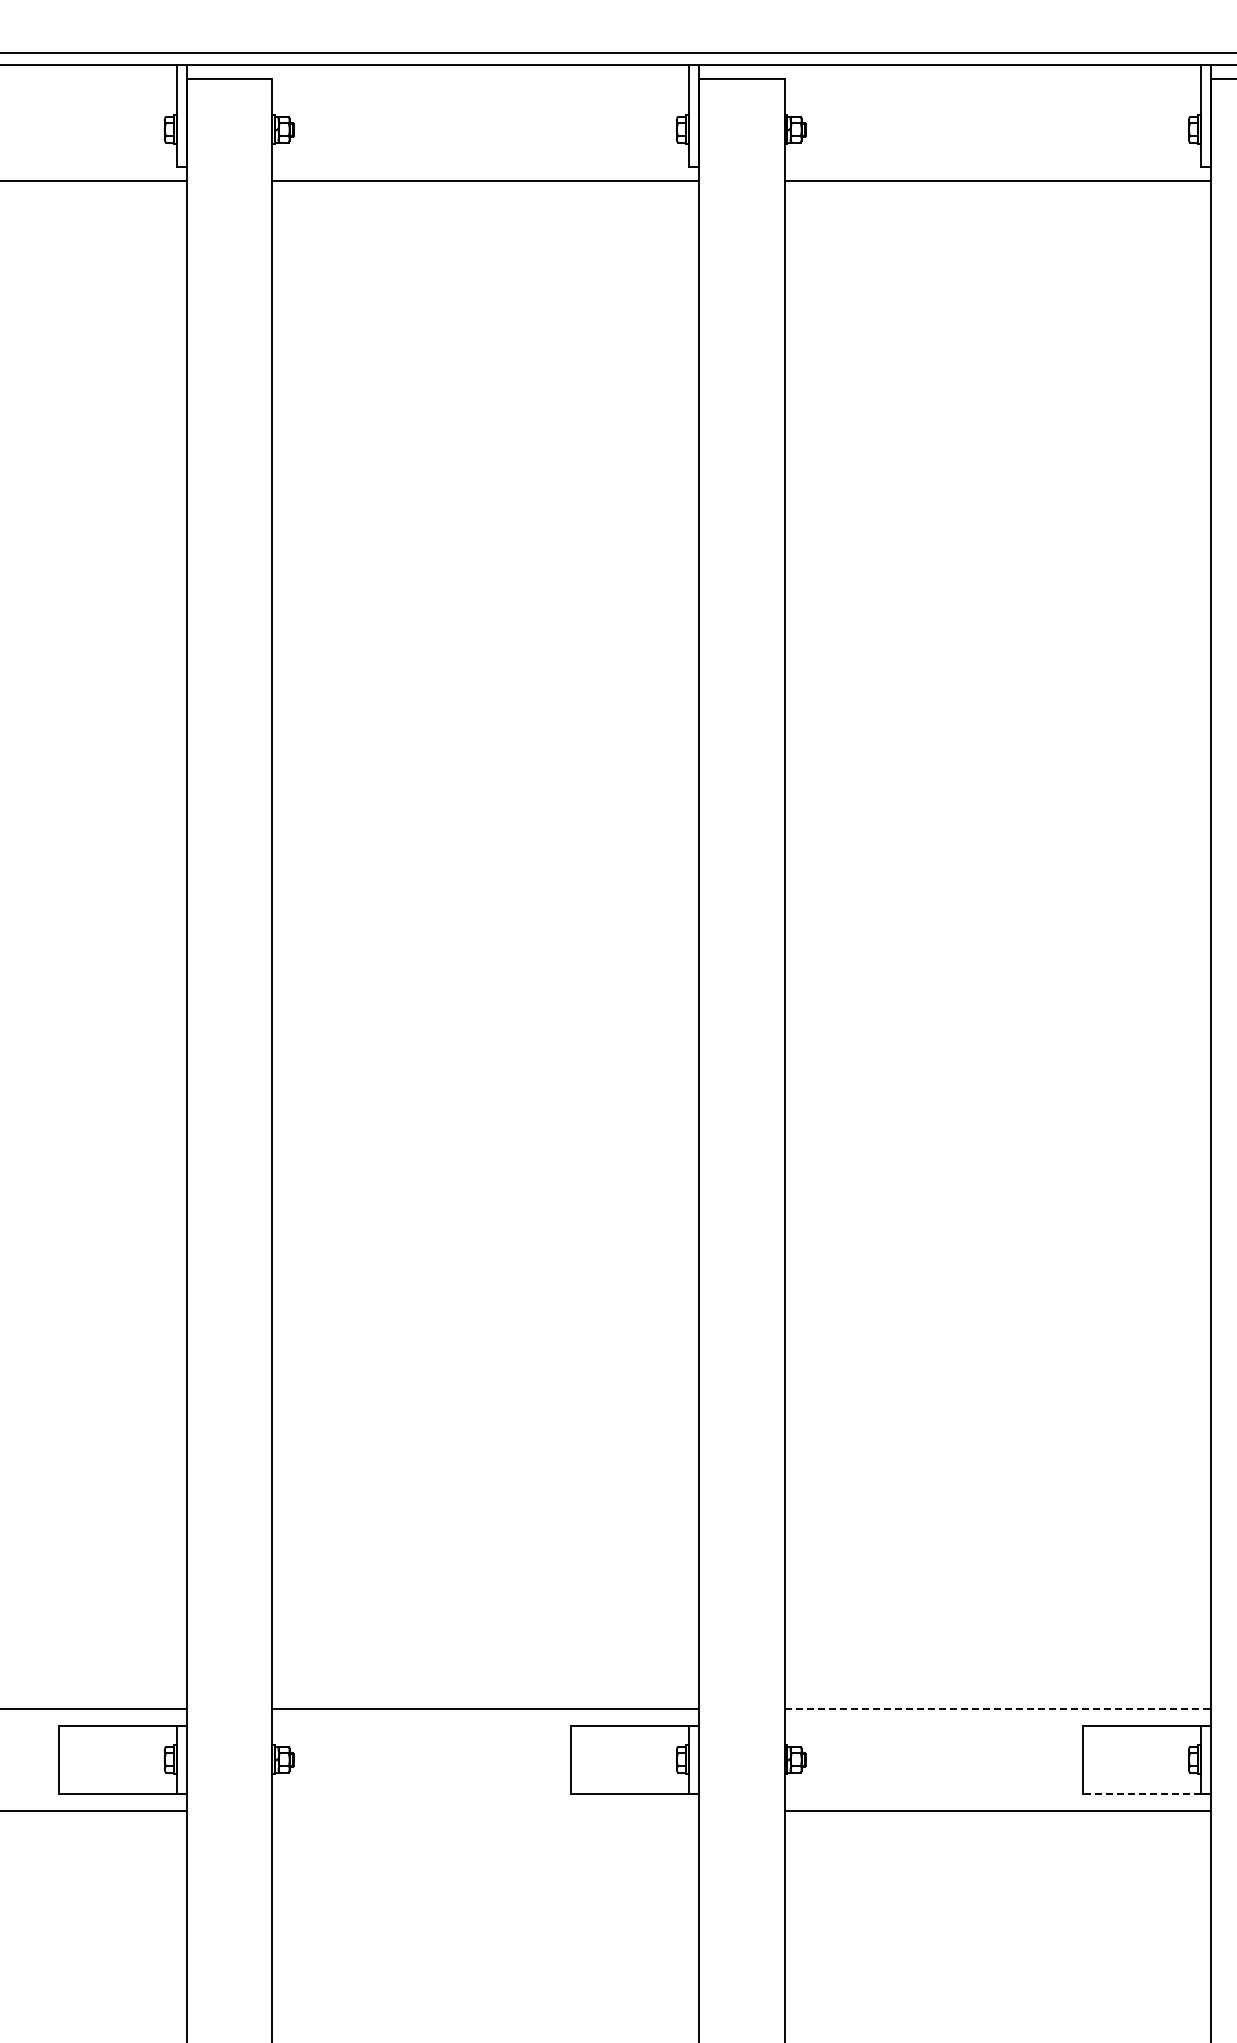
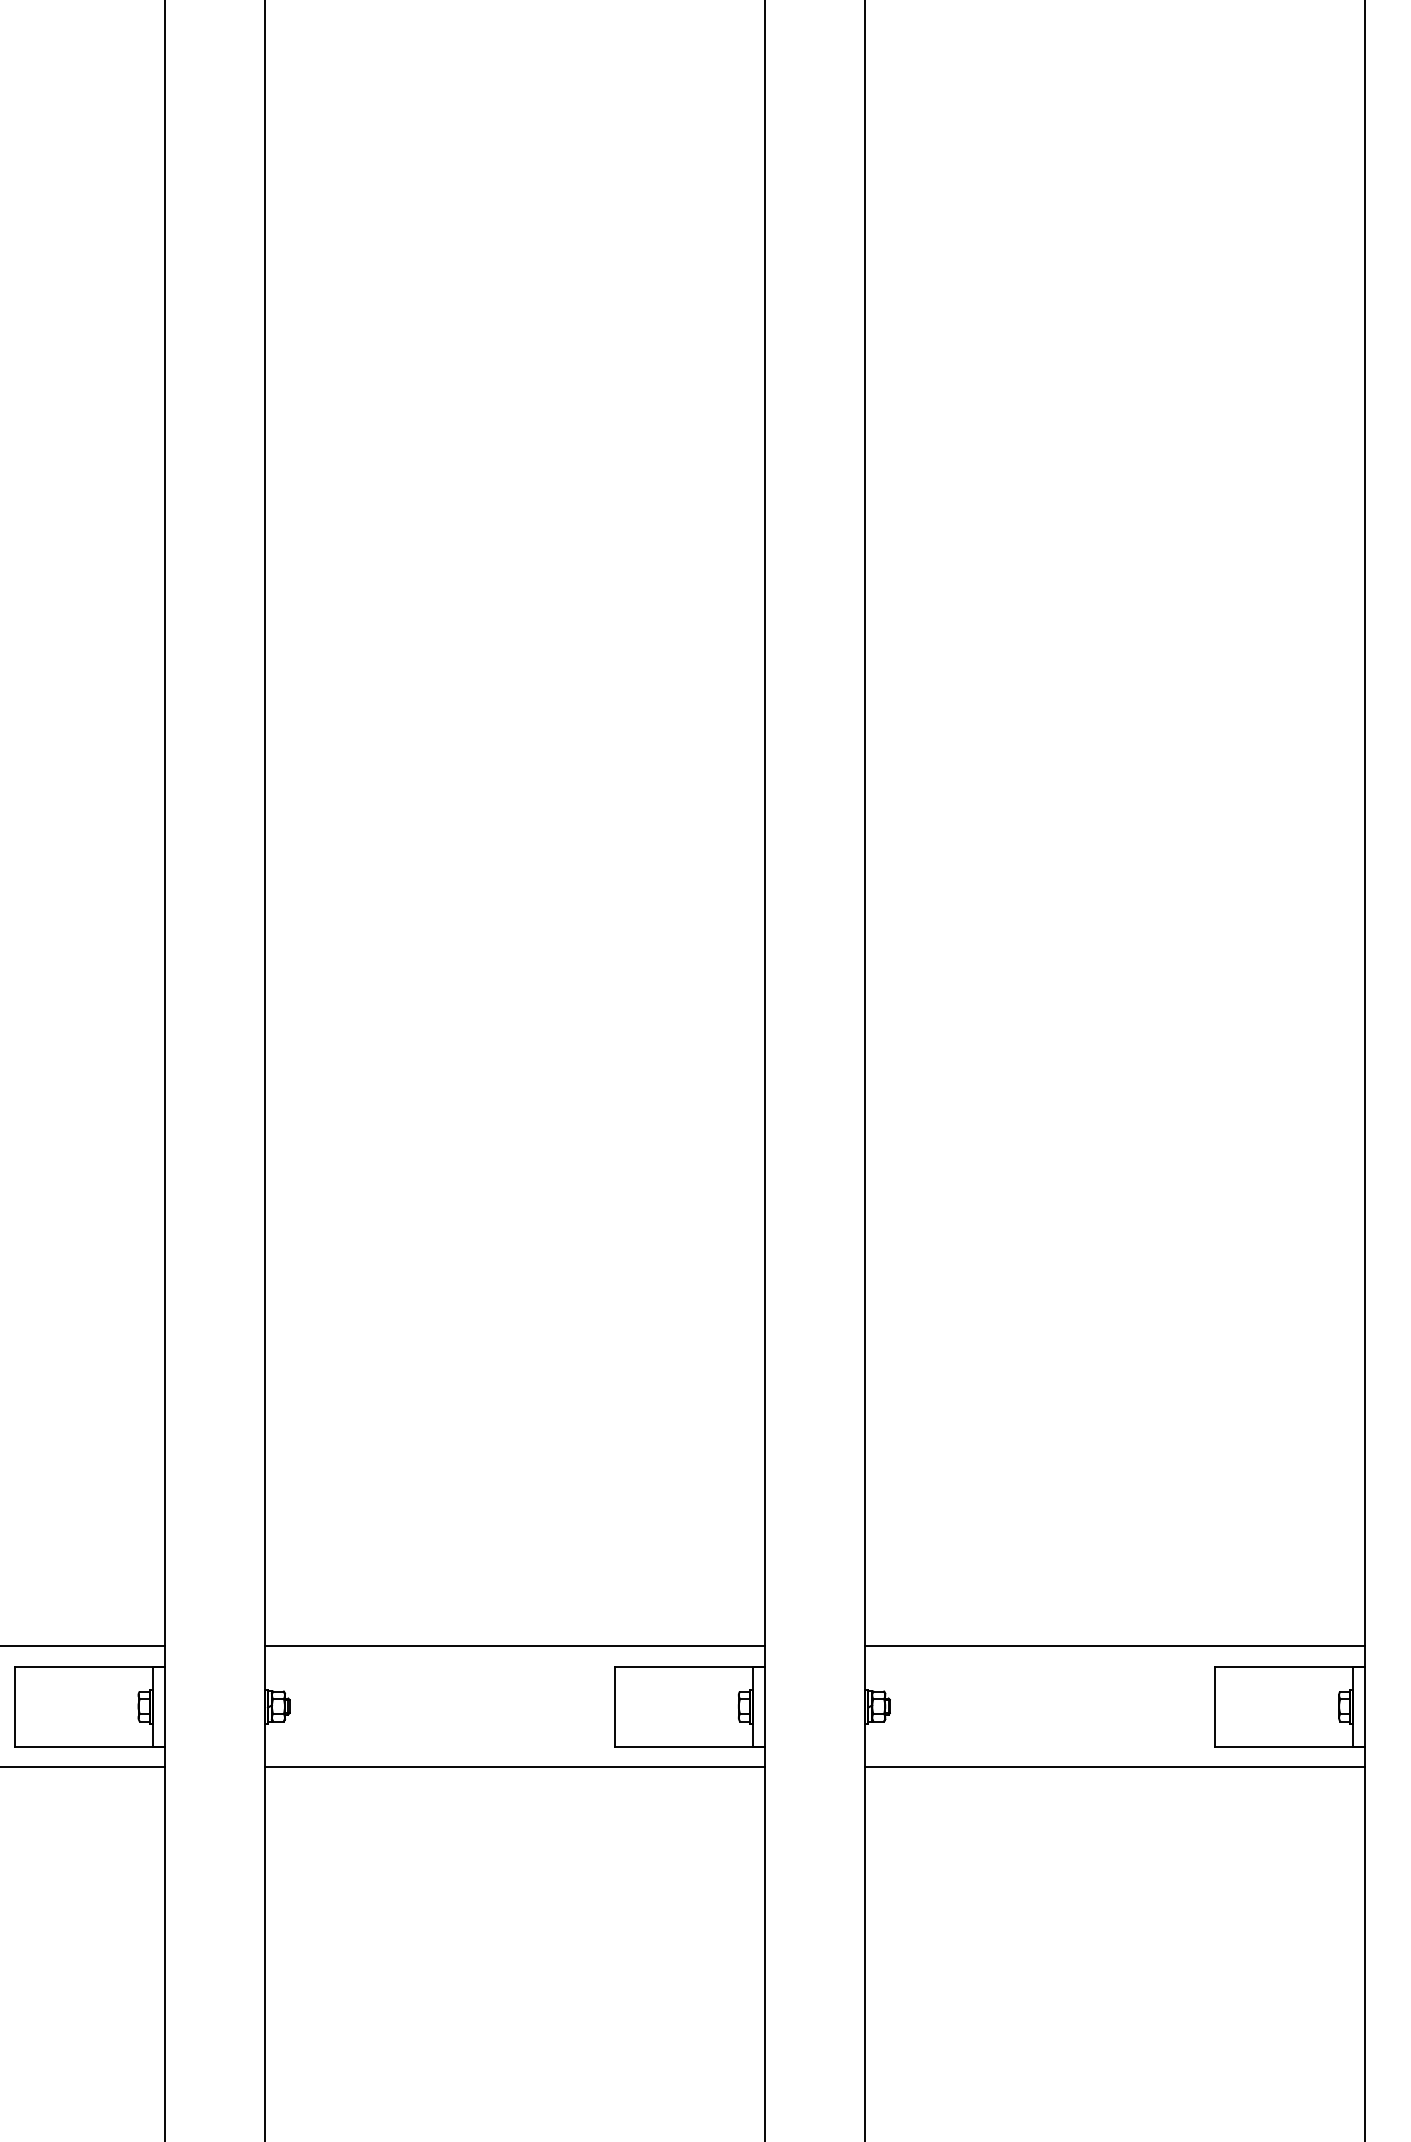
line: (998, 1708) -> (1115, 1646), dashed -> solid
line: (1142, 1794) -> (1284, 1747), dashed -> solid
line: (485, 1811) -> (514, 1767), added

